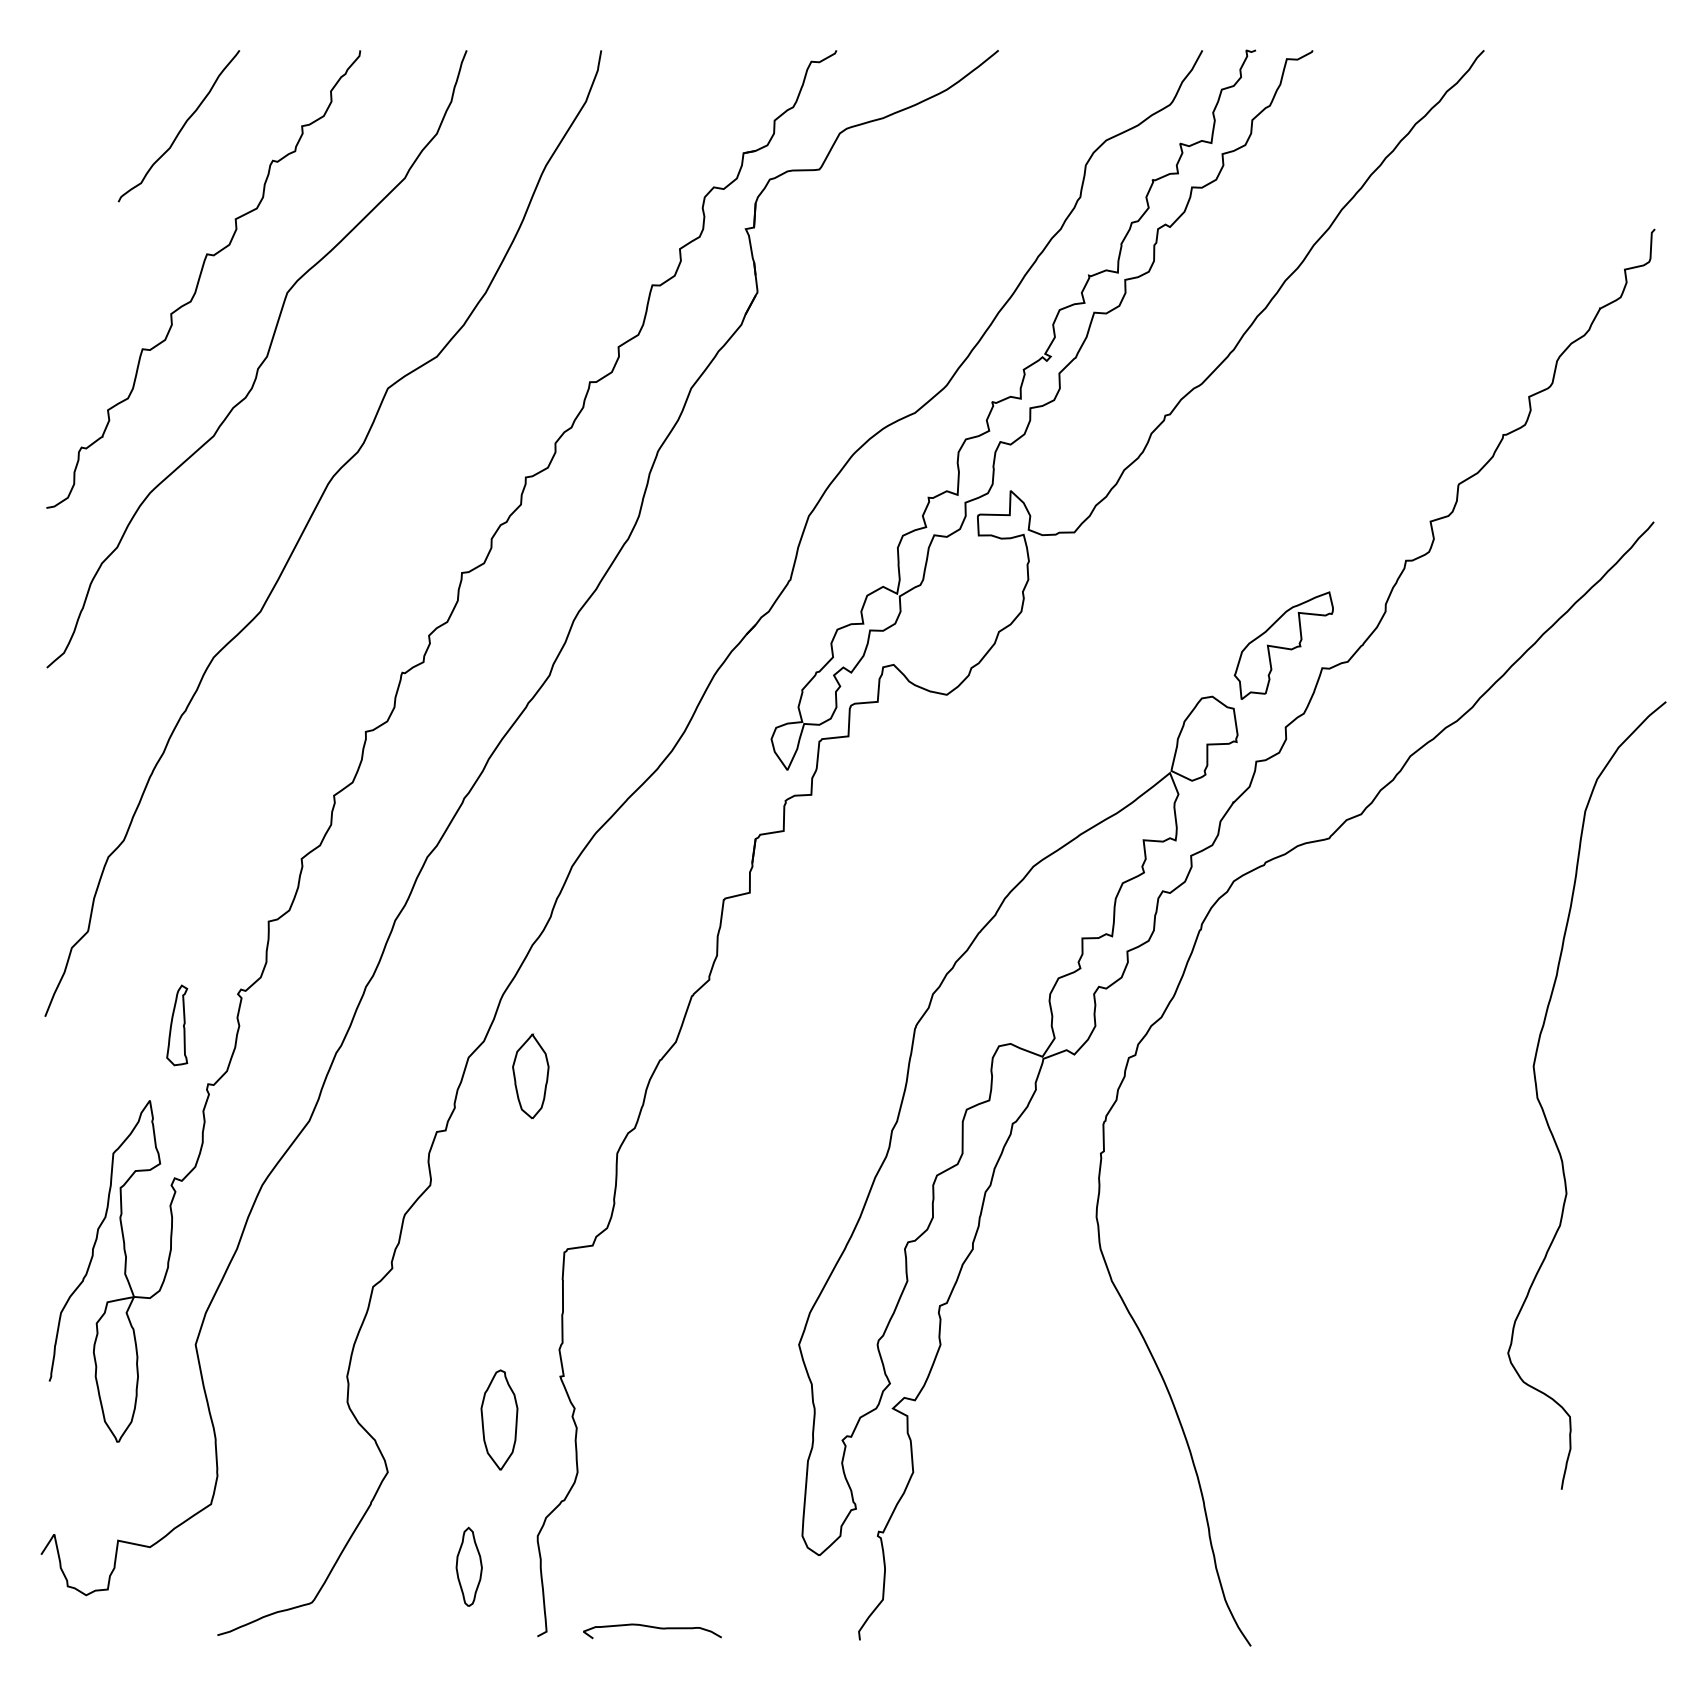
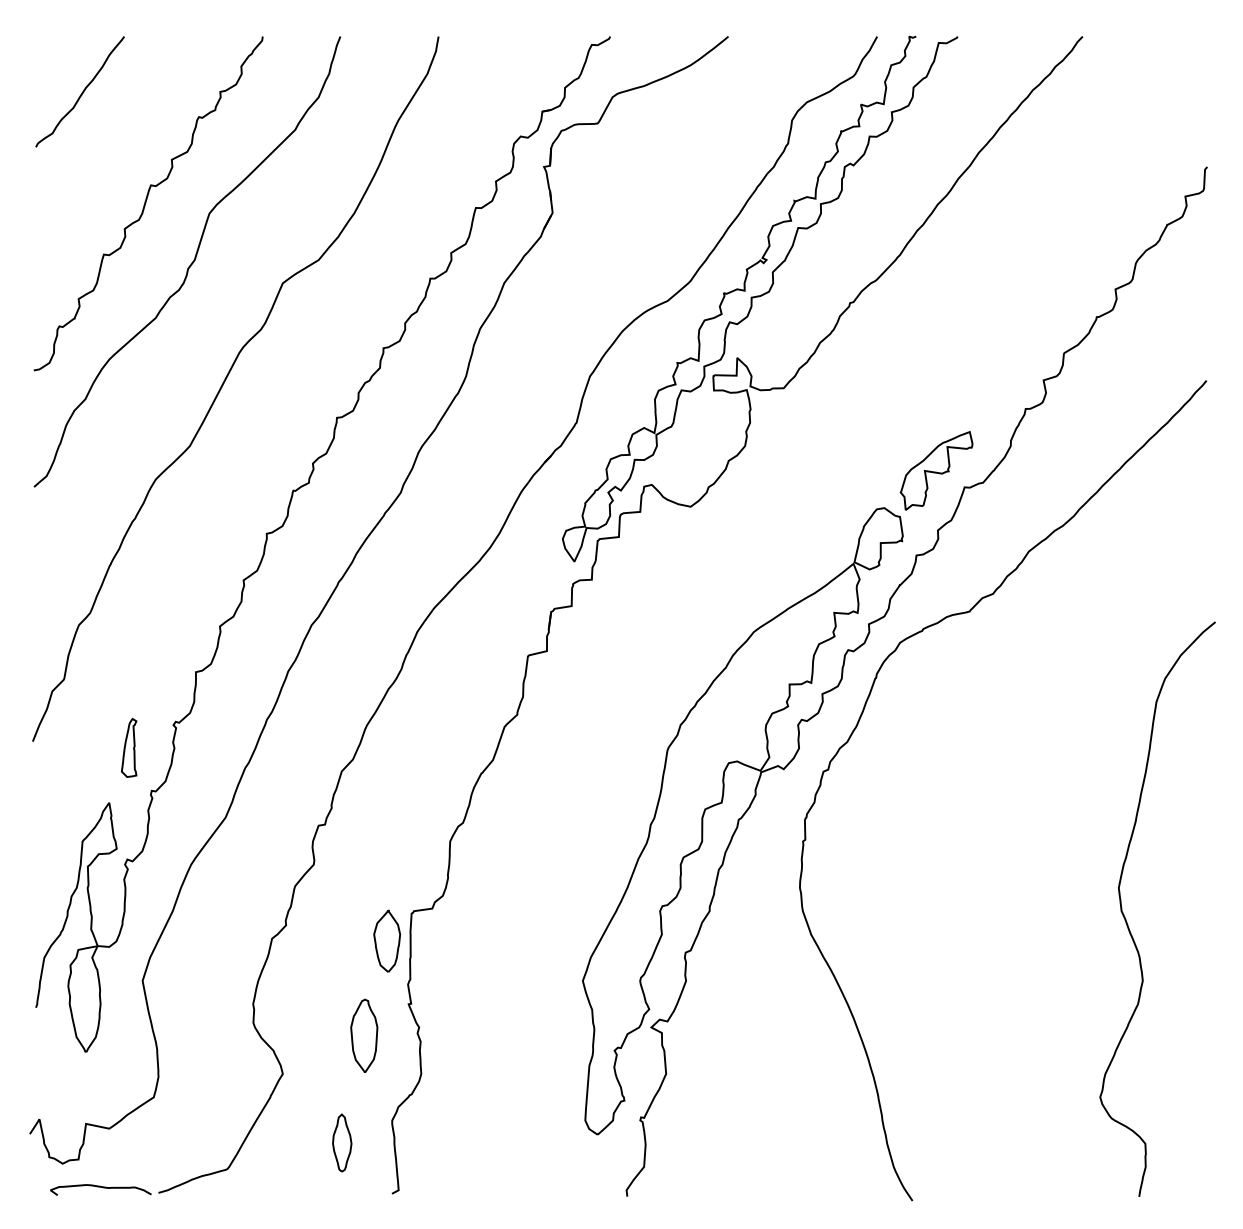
curve: (180, 128) -> (81, 93), moved
part: (530, 1076) -> (386, 941), moved
curve: (1543, 1108) -> (1126, 918), moved
curve: (653, 1628) -> (101, 1187), moved

